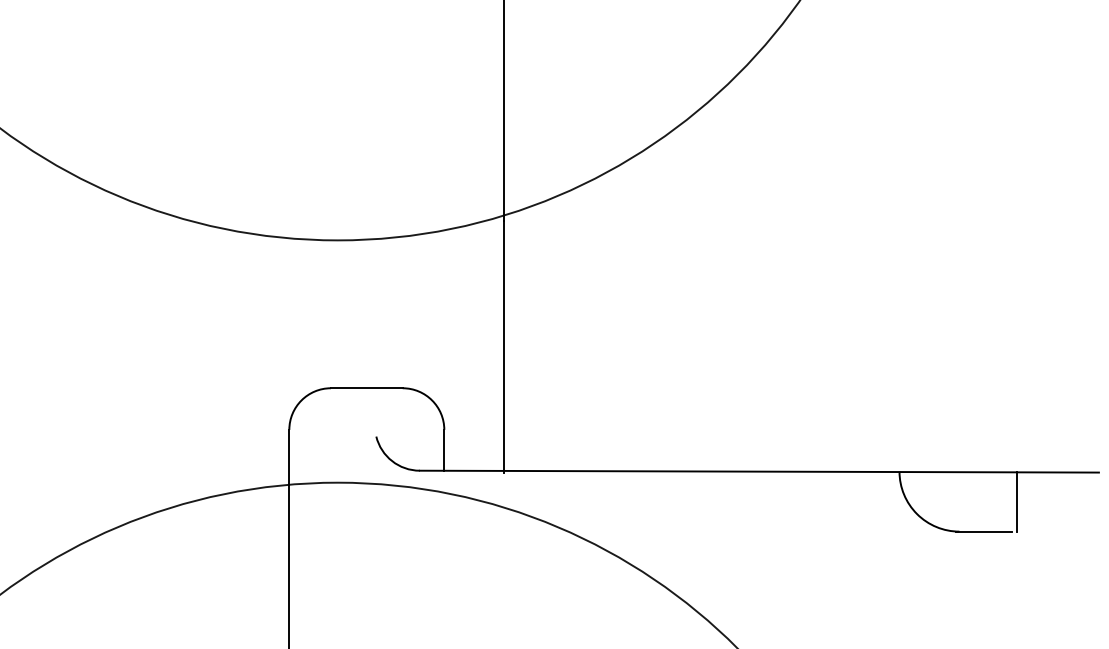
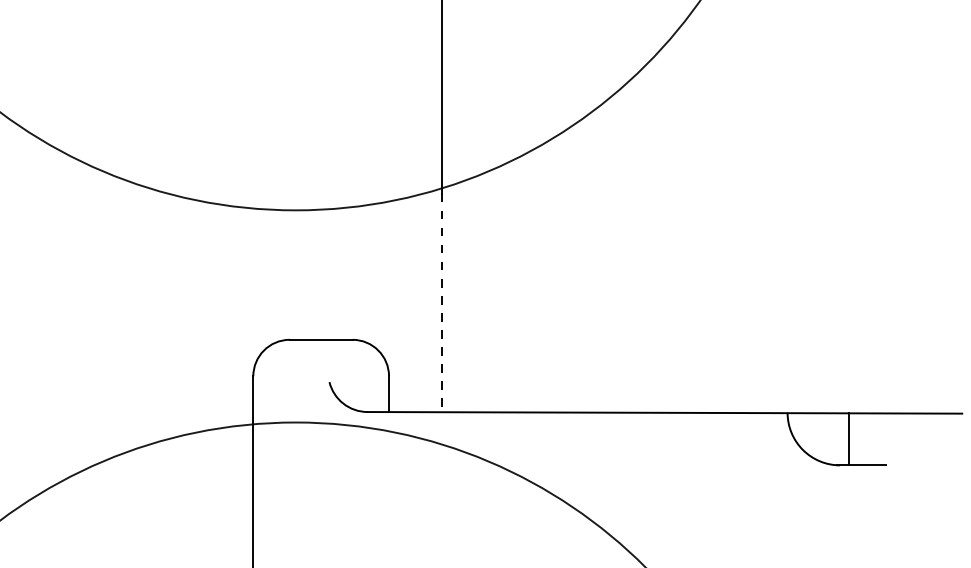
line: (504, 347) -> (441, 304), solid -> dashed
line: (1017, 500) -> (849, 438), moved

